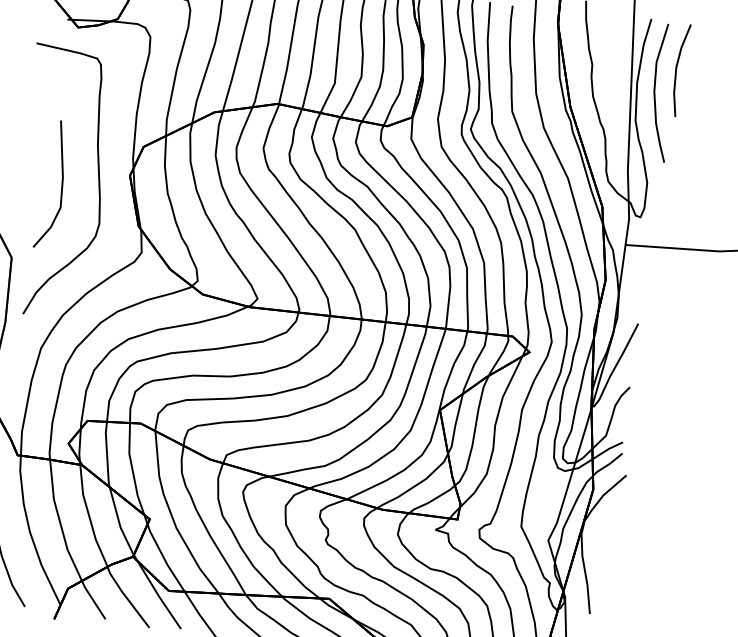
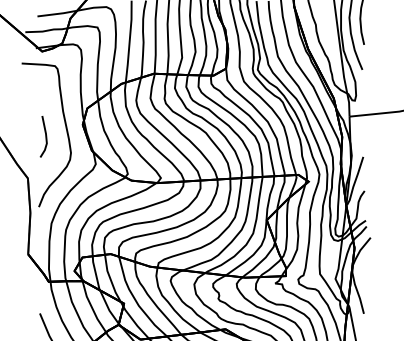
part: (53, 184) -> (43, 136), size x0.6

